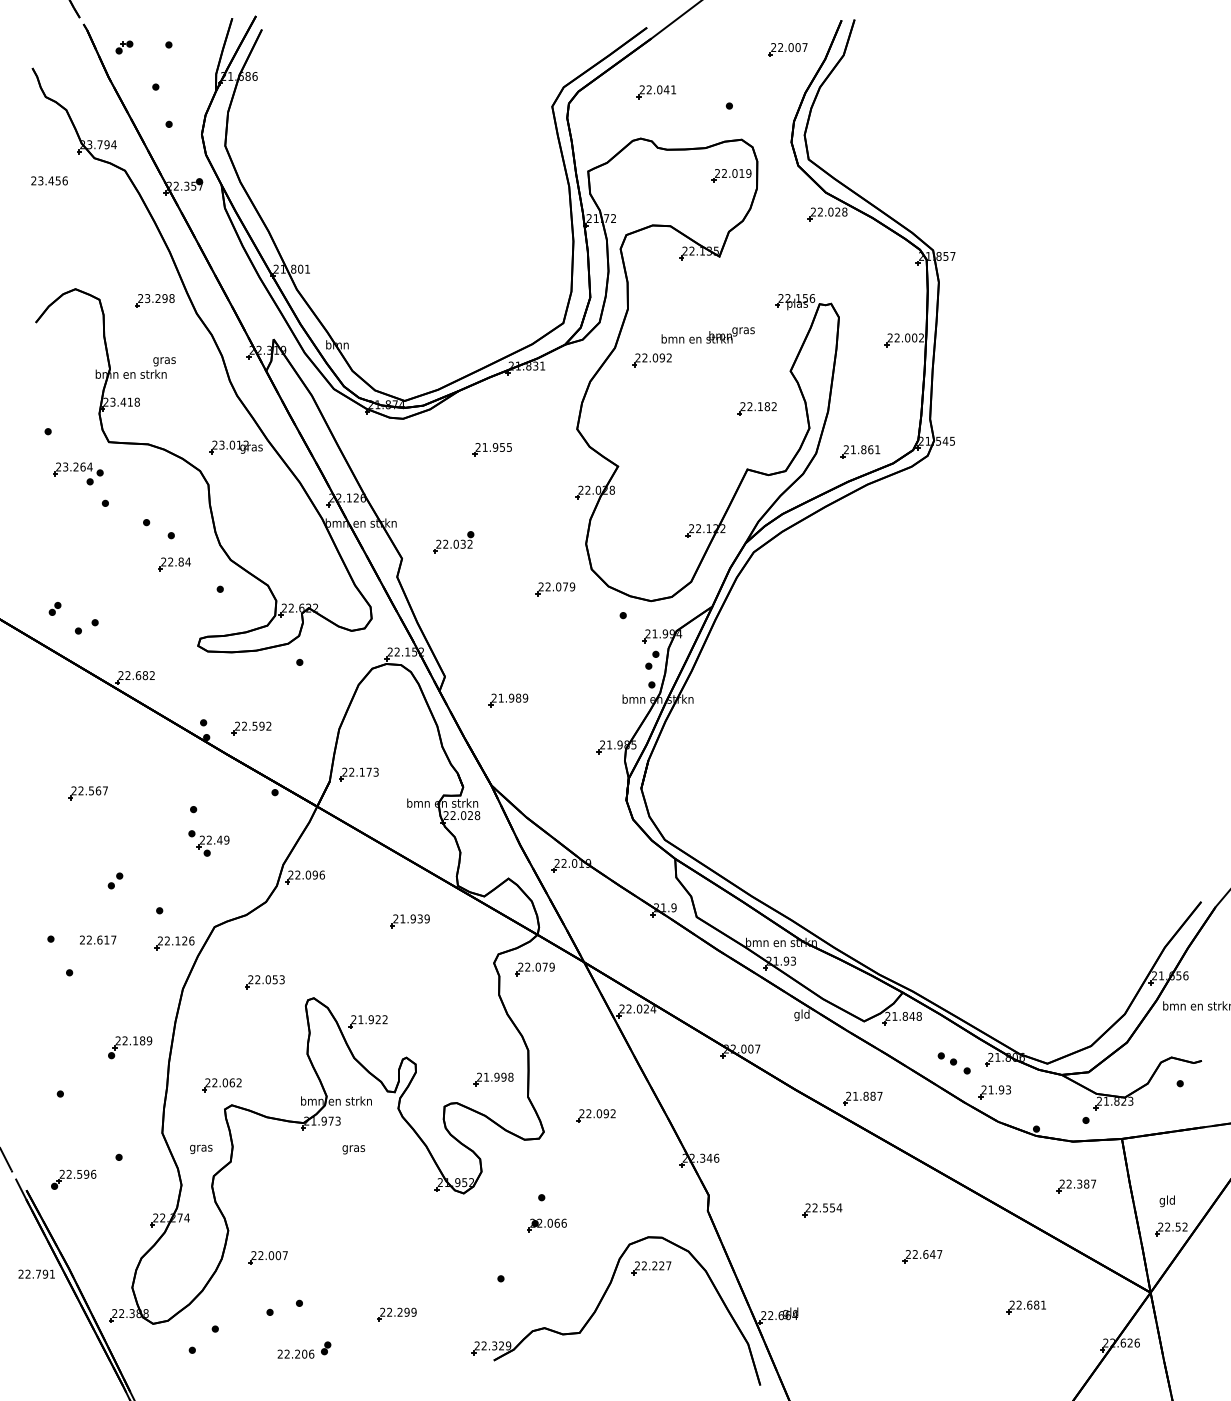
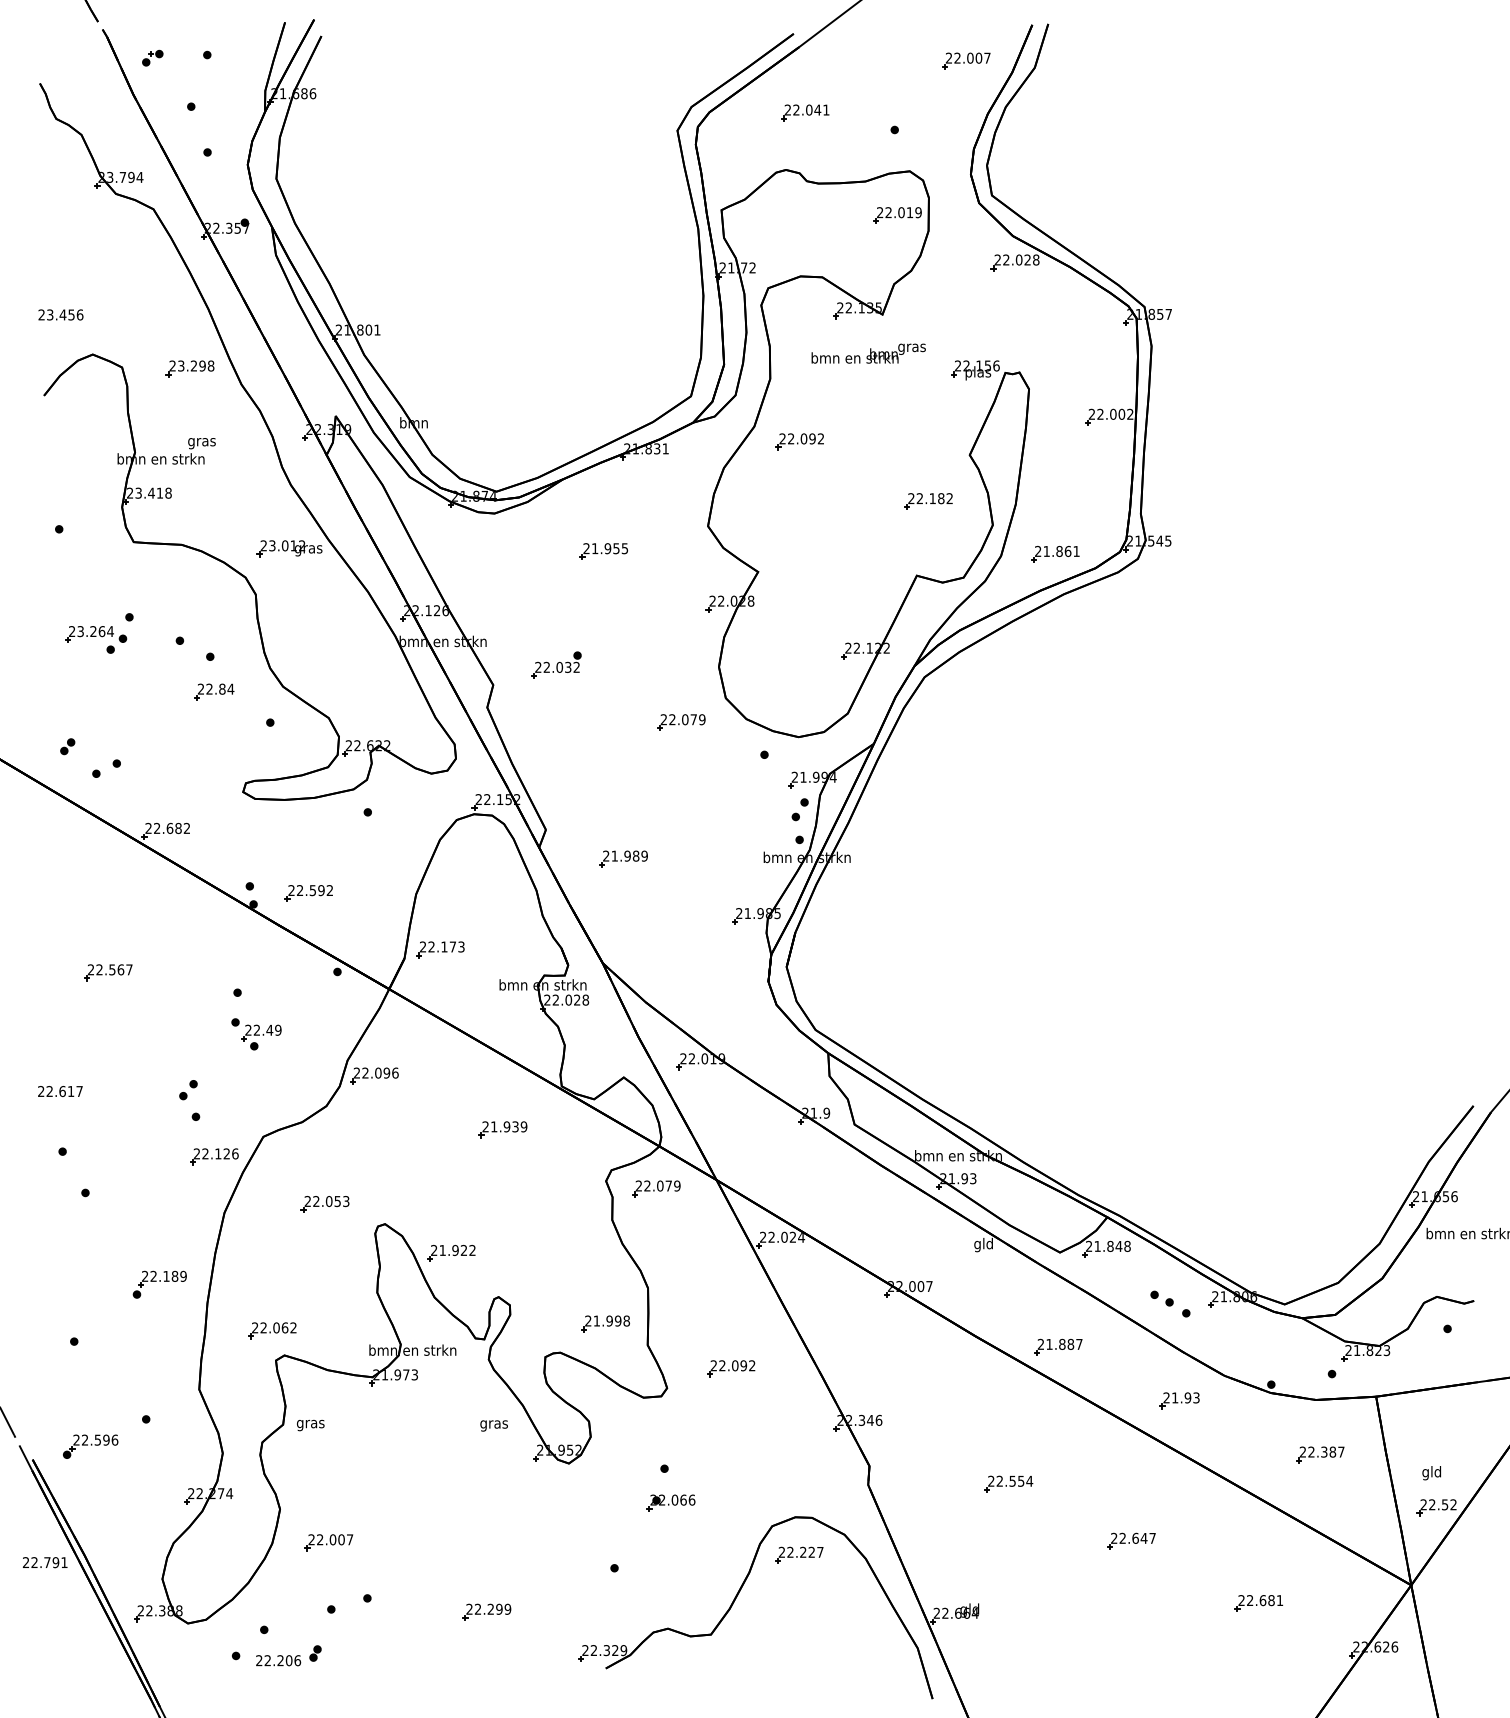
text: (49, 180) -> (60, 314), moved
text: (707, 335) -> (867, 353), moved
part: (78, 473) -> (96, 639), moved
part: (115, 880) -> (188, 1089), moved
text: (98, 939) -> (60, 1090), moved
part: (994, 1092) -> (1179, 1401), moved
text: (201, 1149) -> (311, 1425), moved
text: (353, 1149) -> (493, 1425), moved
part: (304, 1349) -> (288, 1654), moved

